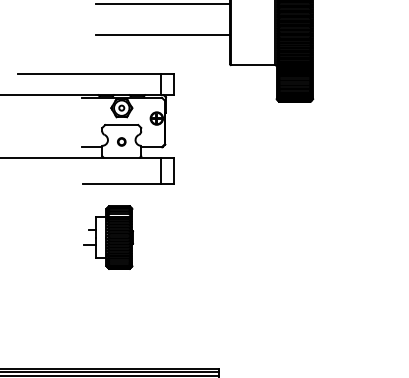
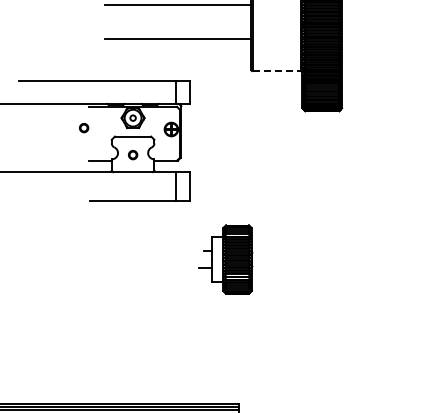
line: (253, 65) -> (277, 71), solid -> dashed
part: (77, 117) -> (84, 128), added
part: (108, 237) -> (225, 259), moved

